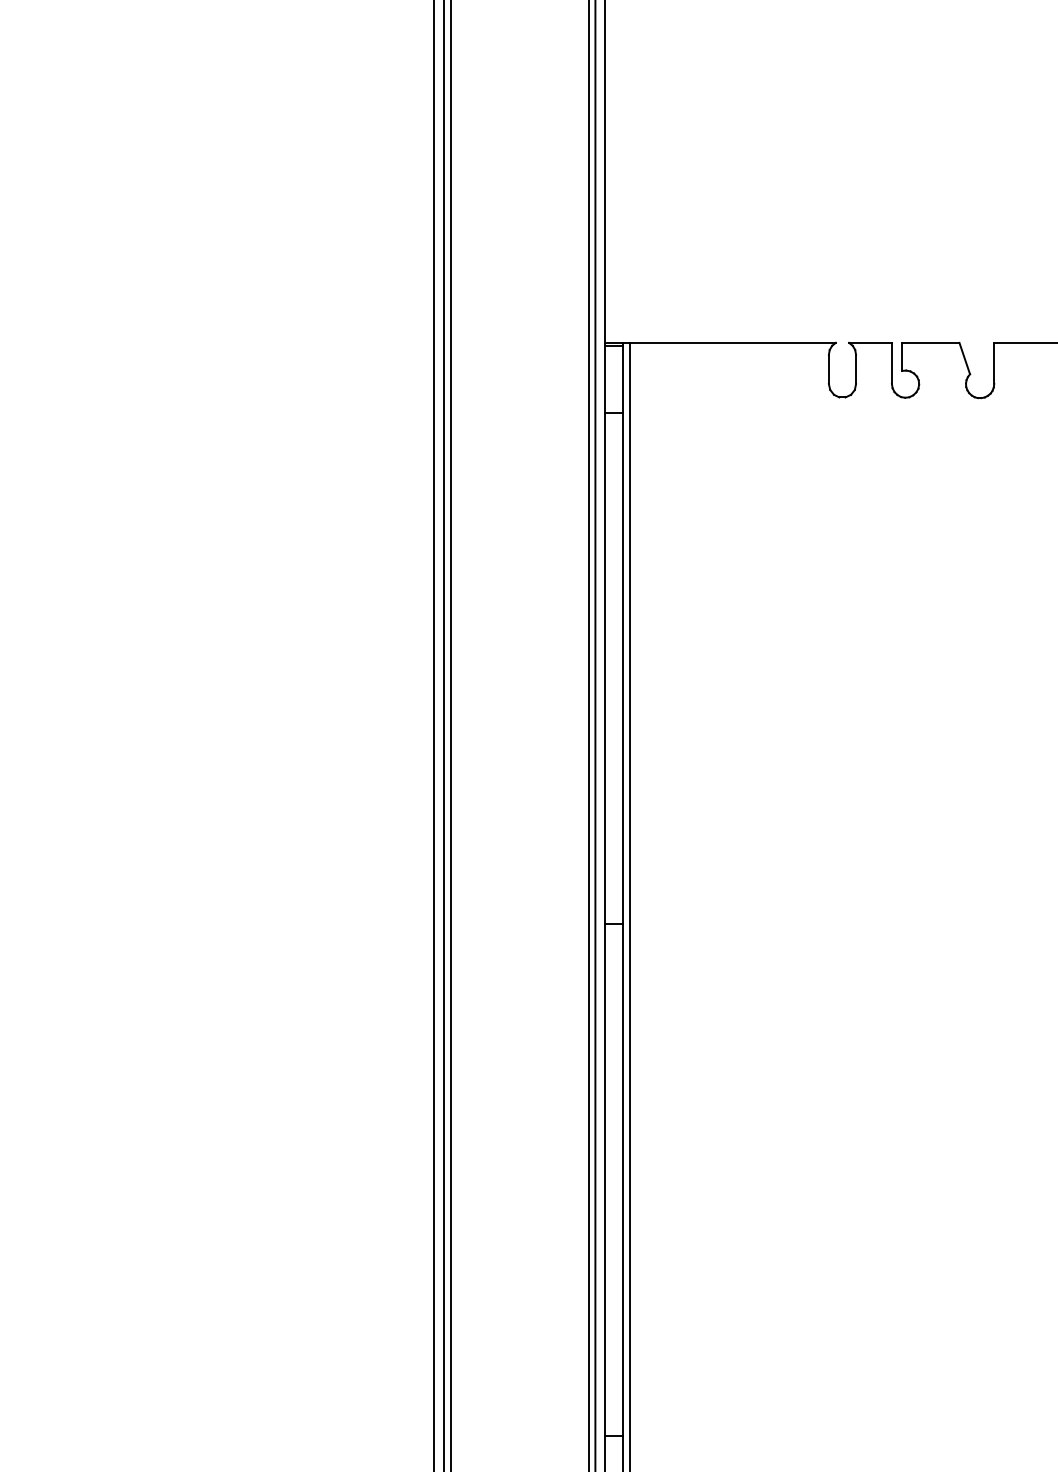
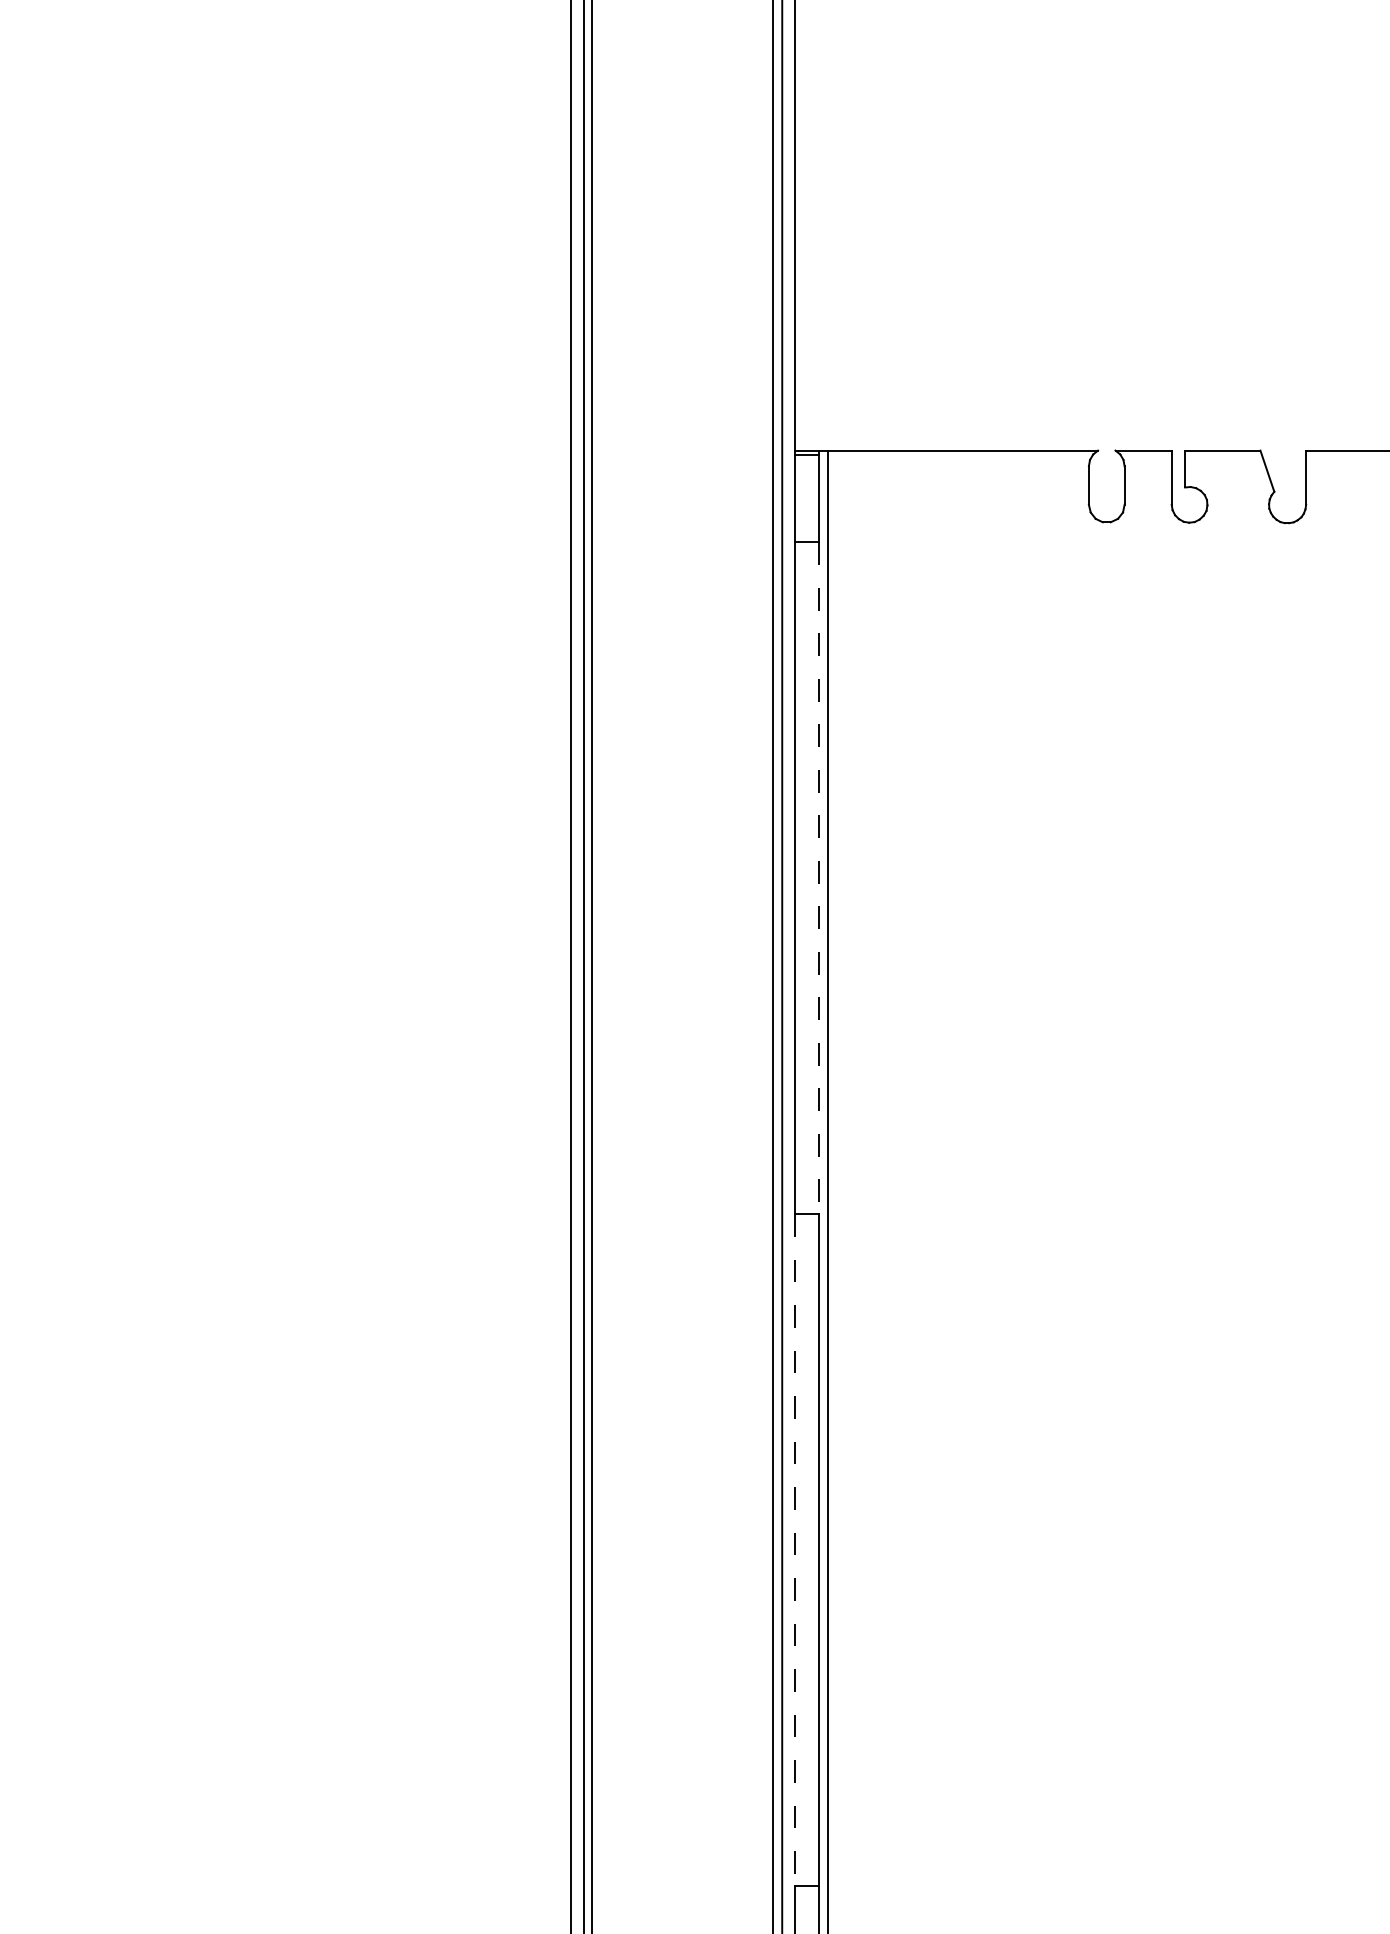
line: (623, 668) -> (818, 878), solid -> dashed
line: (604, 1180) -> (794, 1550), solid -> dashed

